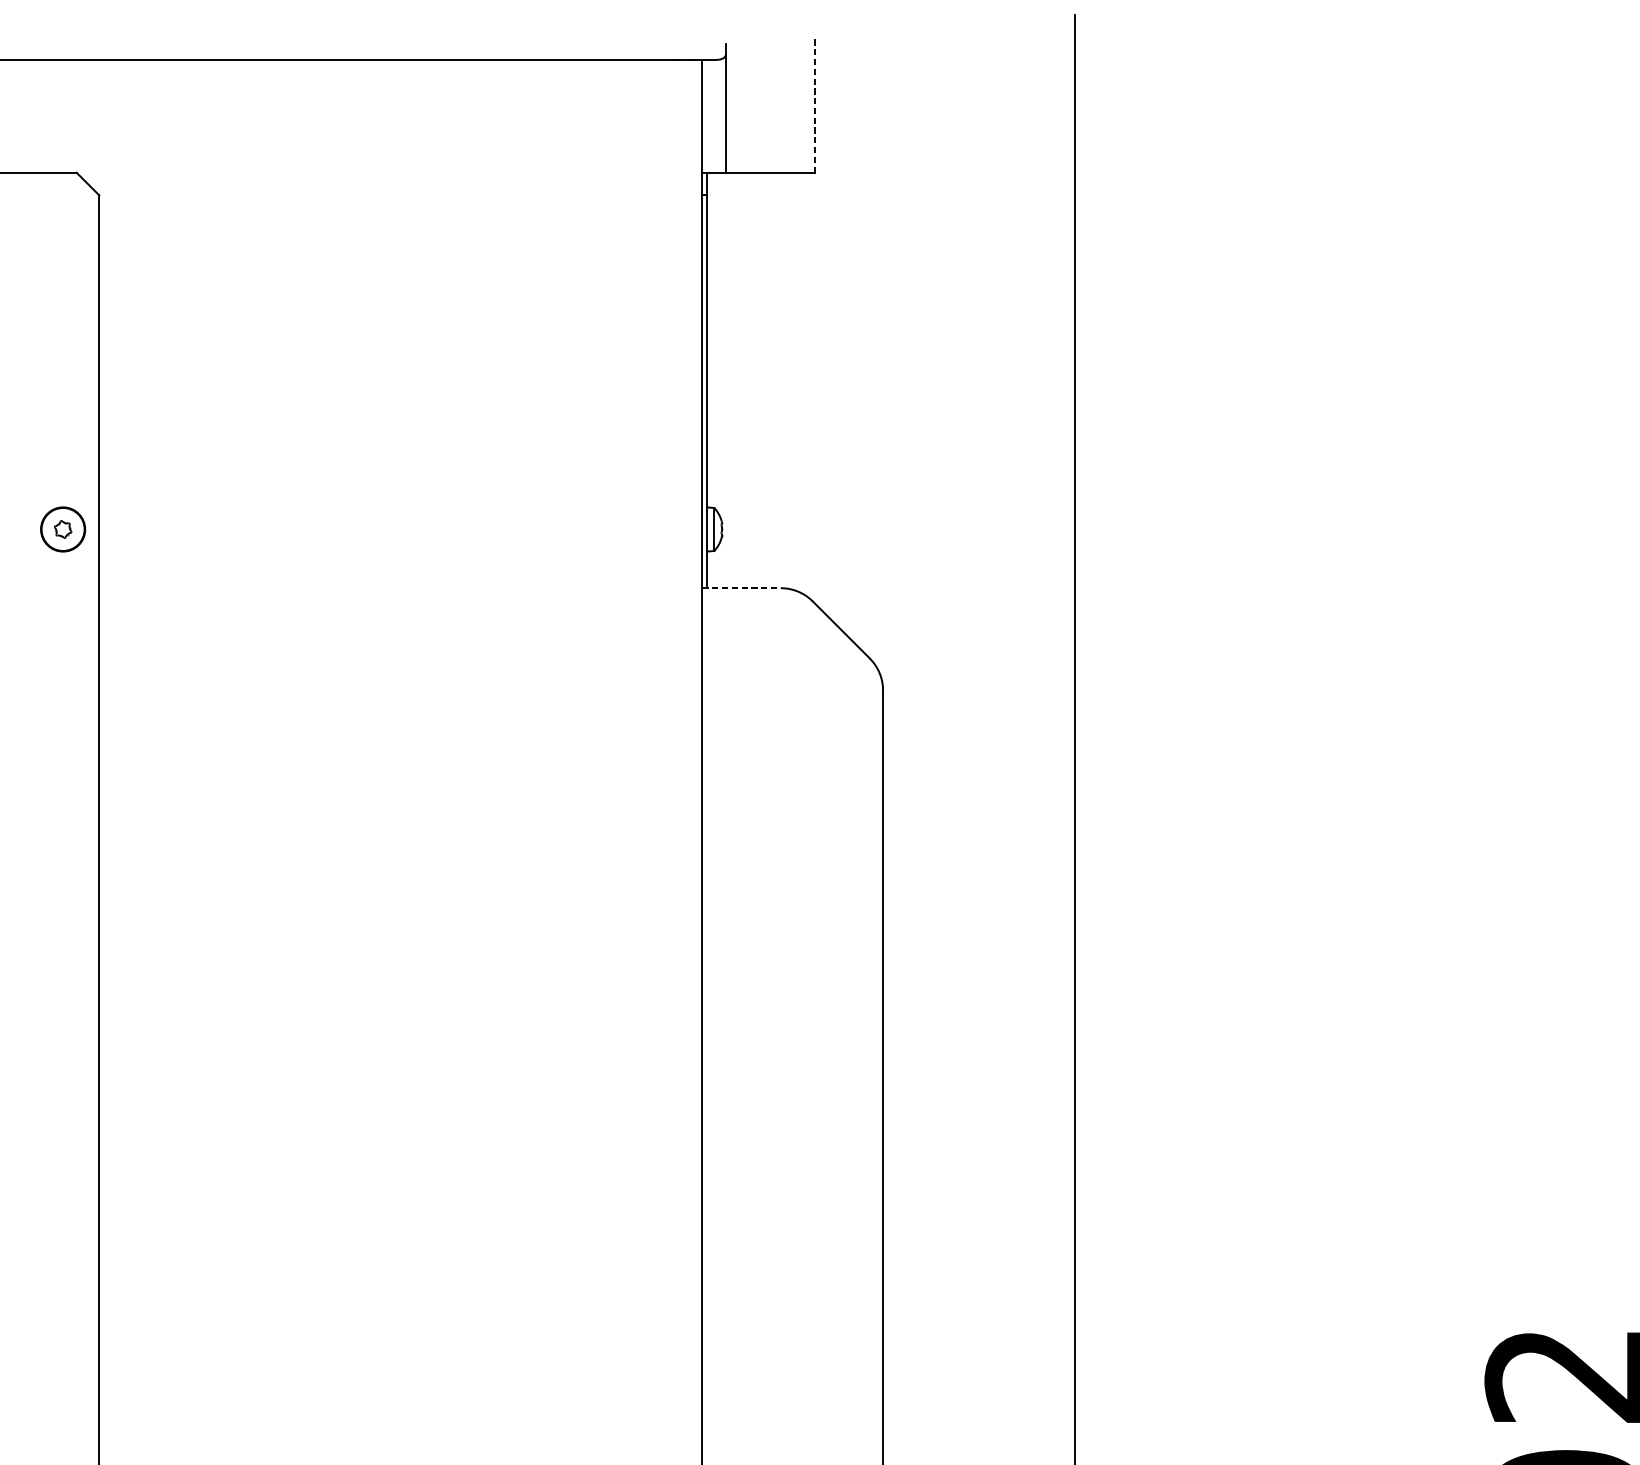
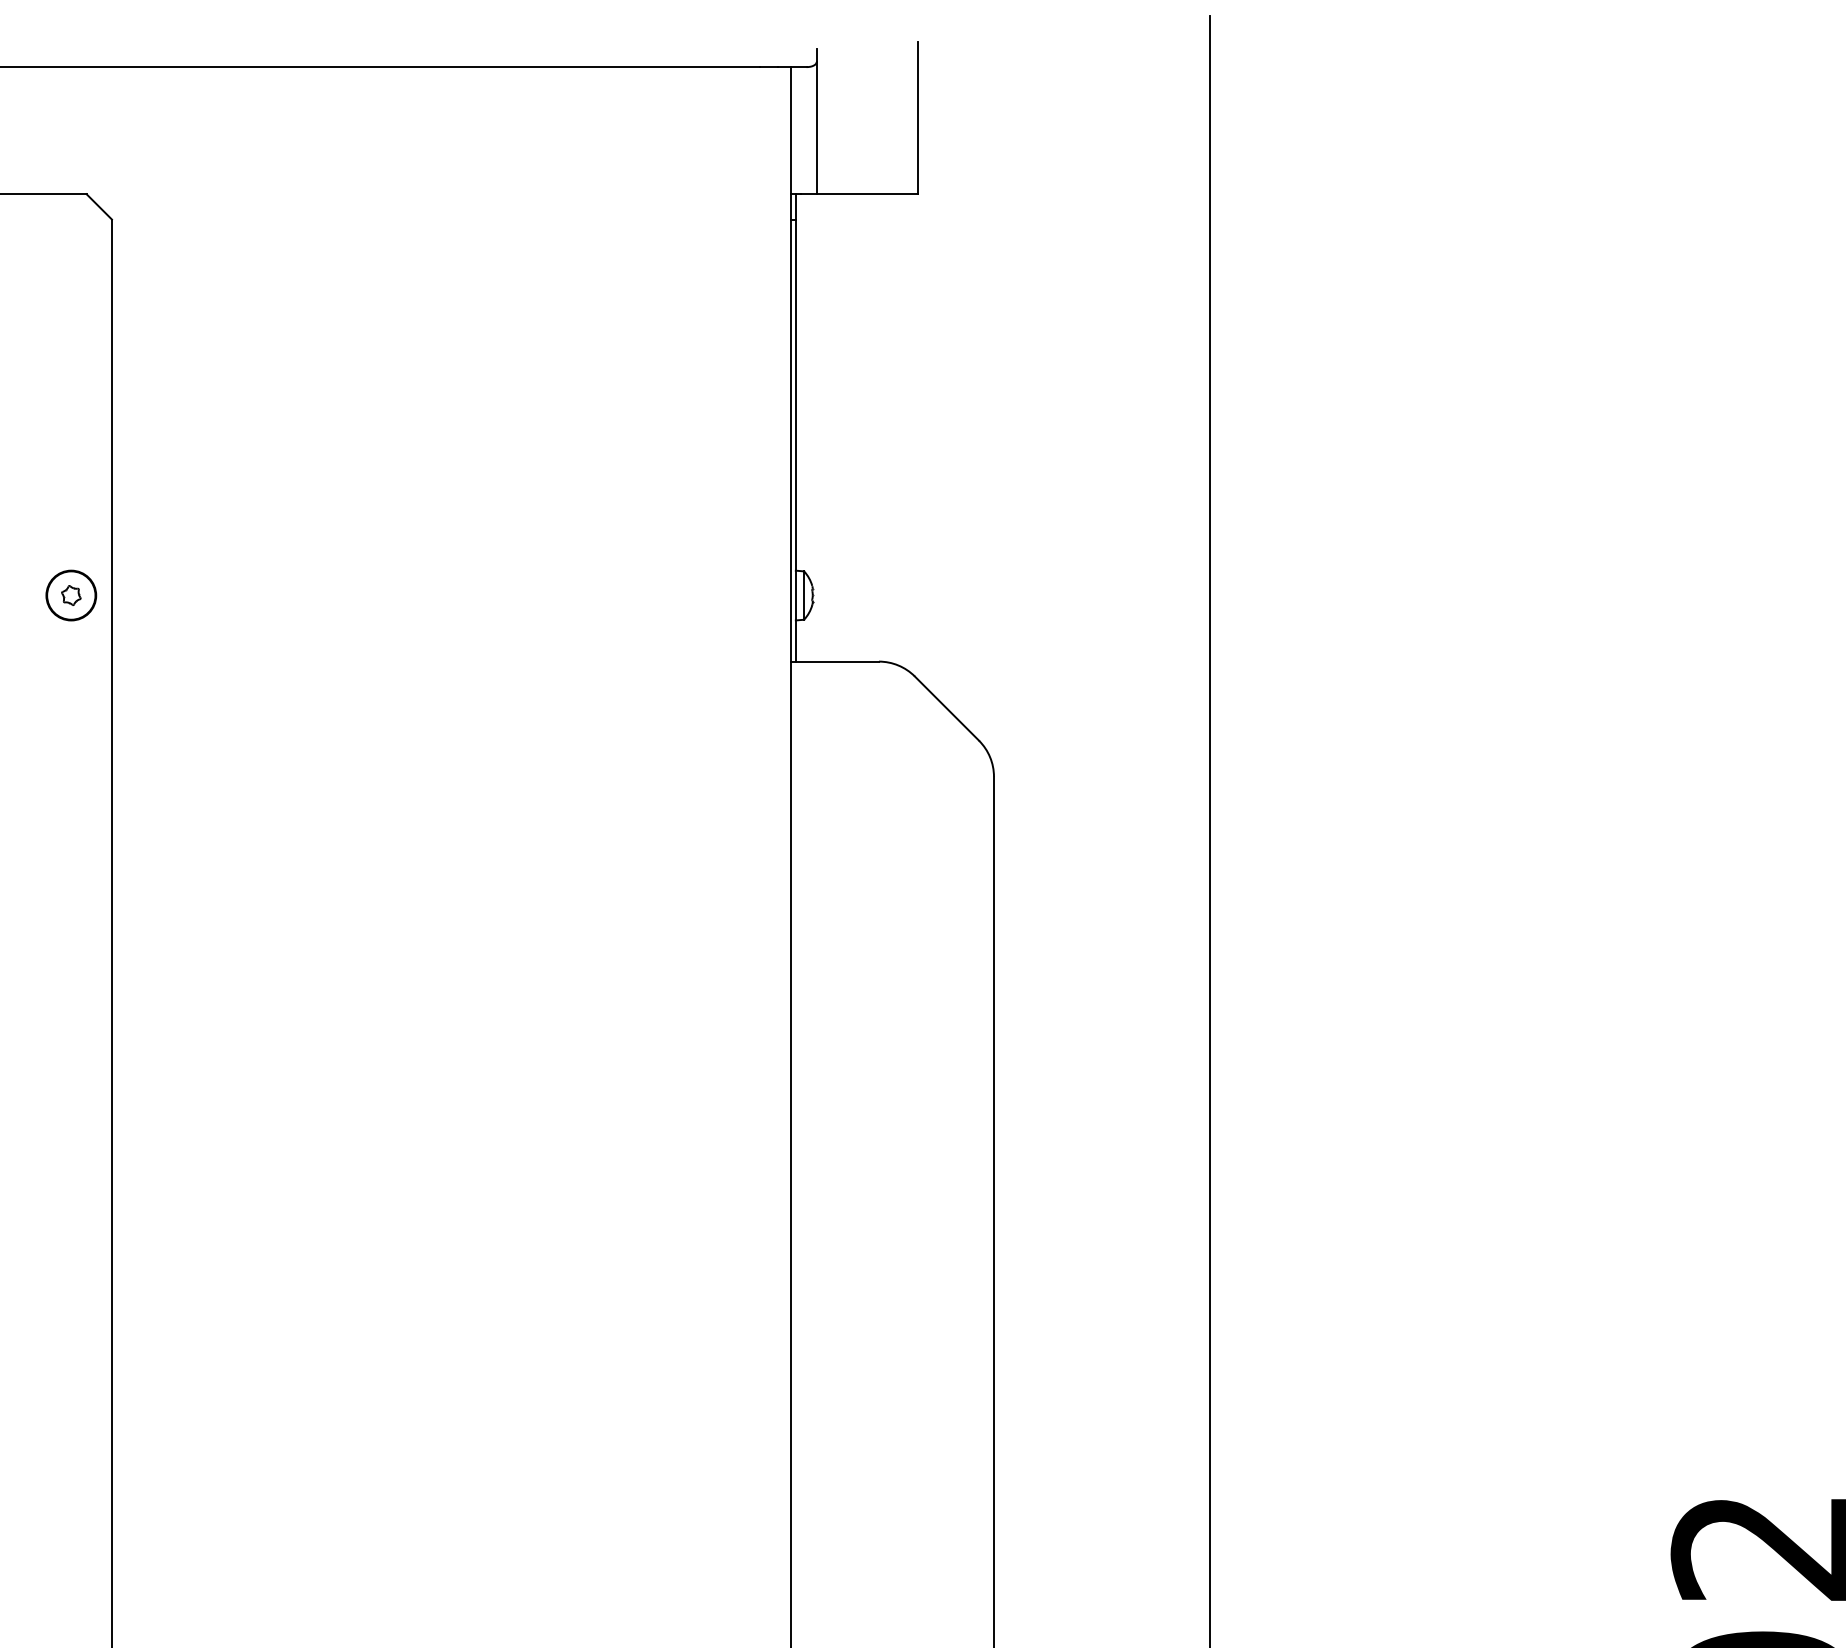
line: (815, 104) -> (917, 117), dashed -> solid
line: (742, 588) -> (835, 661), dashed -> solid

